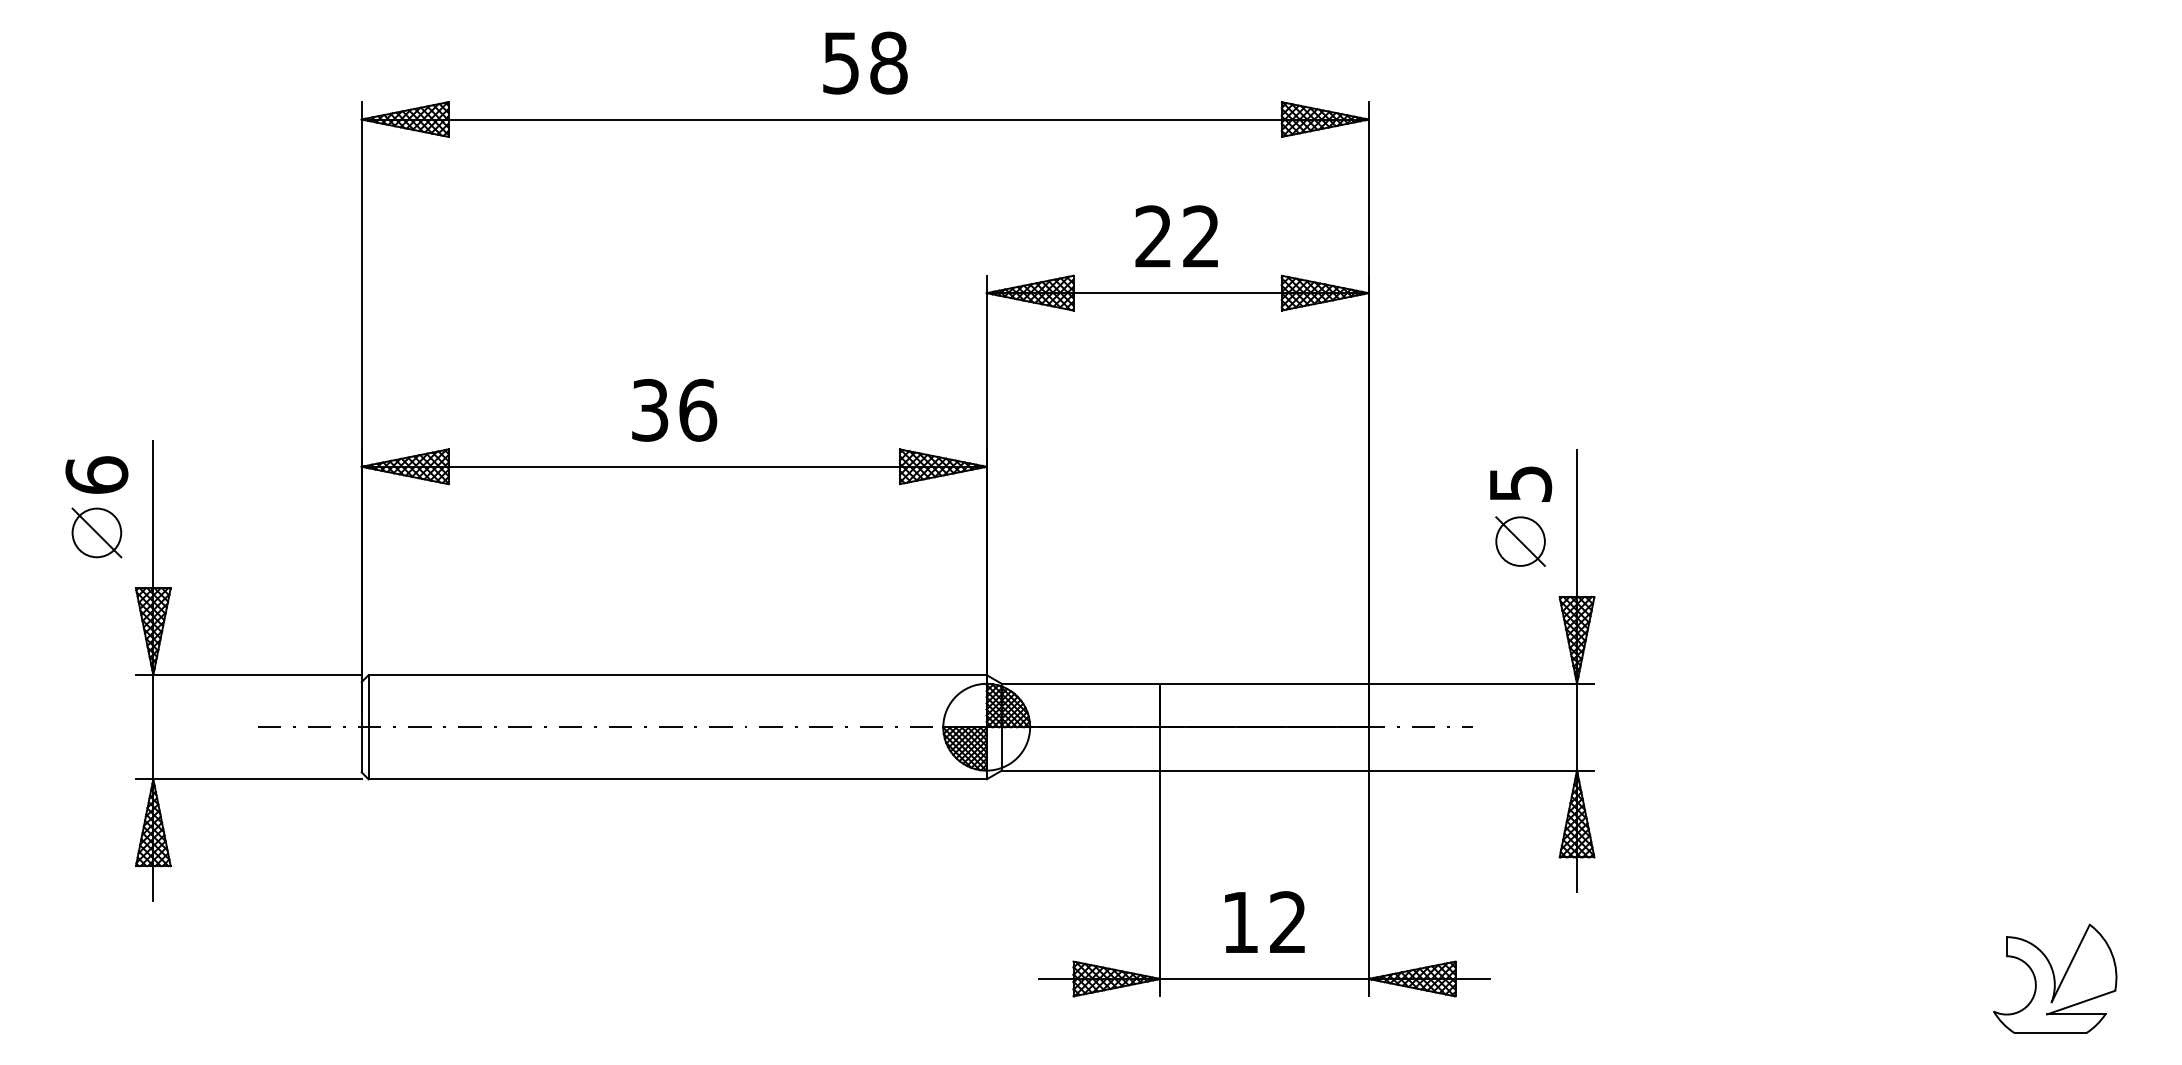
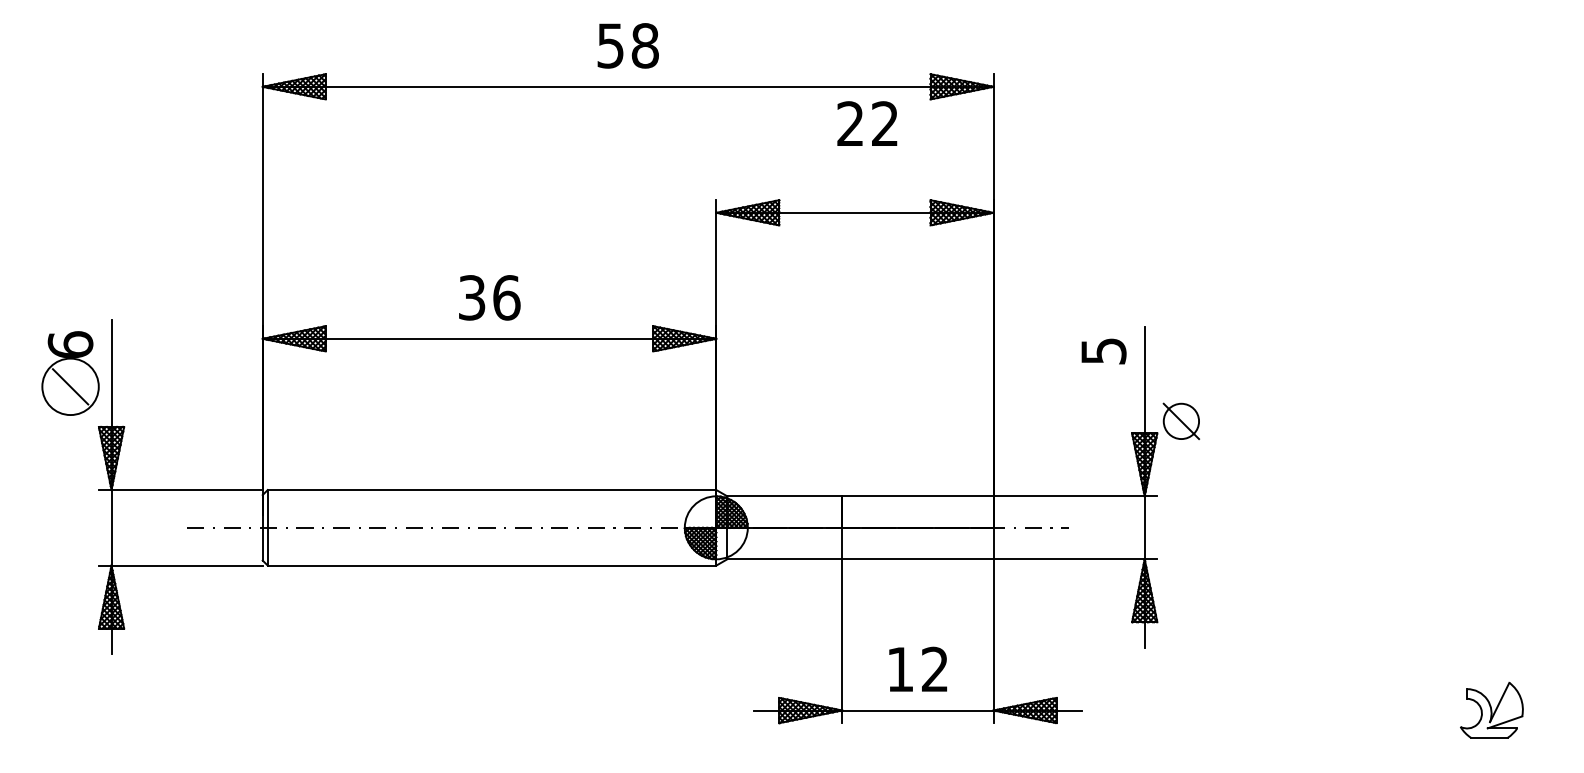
text: (1176, 236) -> (867, 123), moved
circle: (96, 532) -> (70, 386), size x1.6
part: (1520, 541) -> (1181, 421), moved
part: (2055, 978) -> (1491, 710), size x0.7

